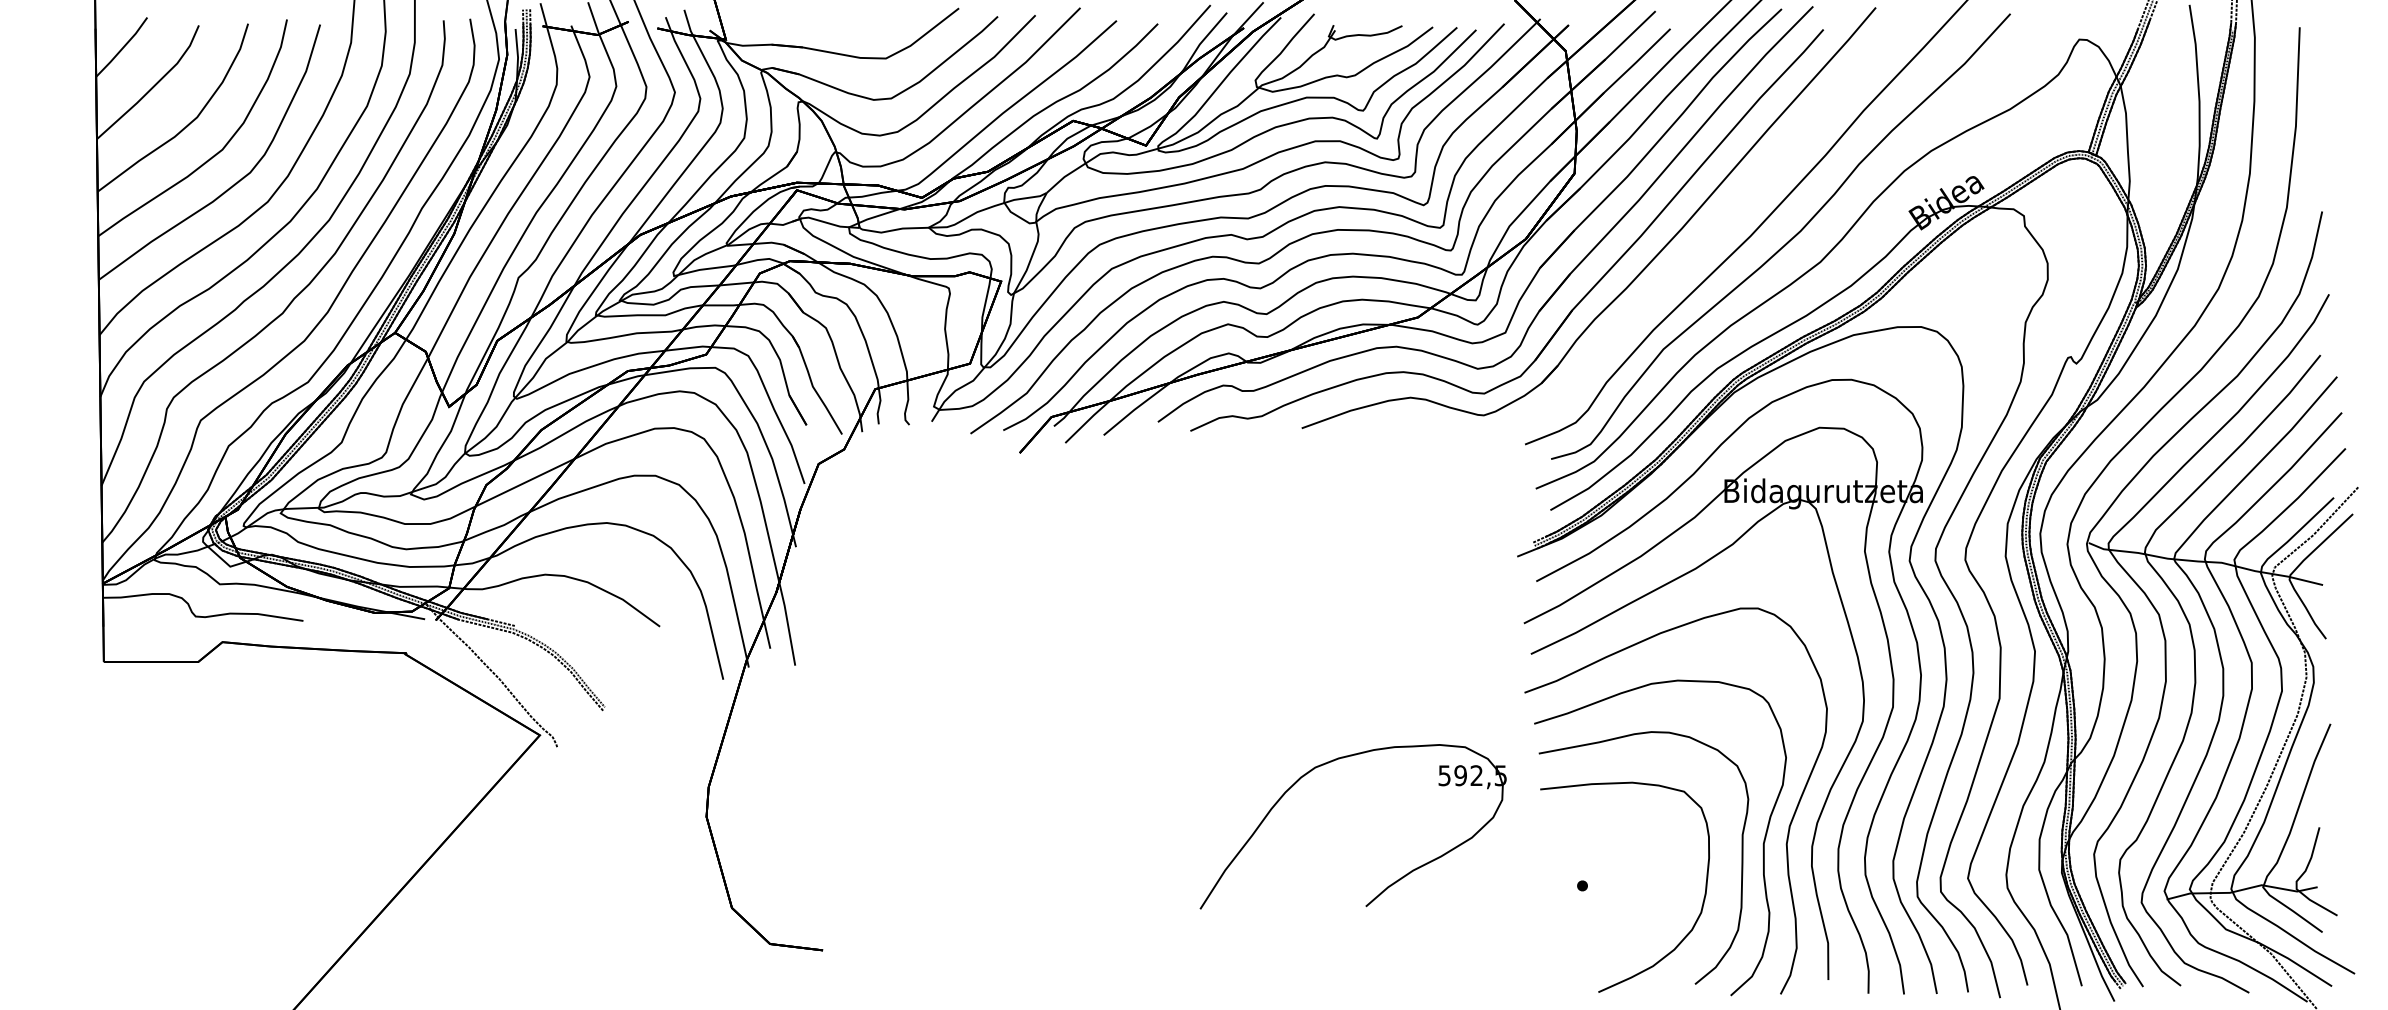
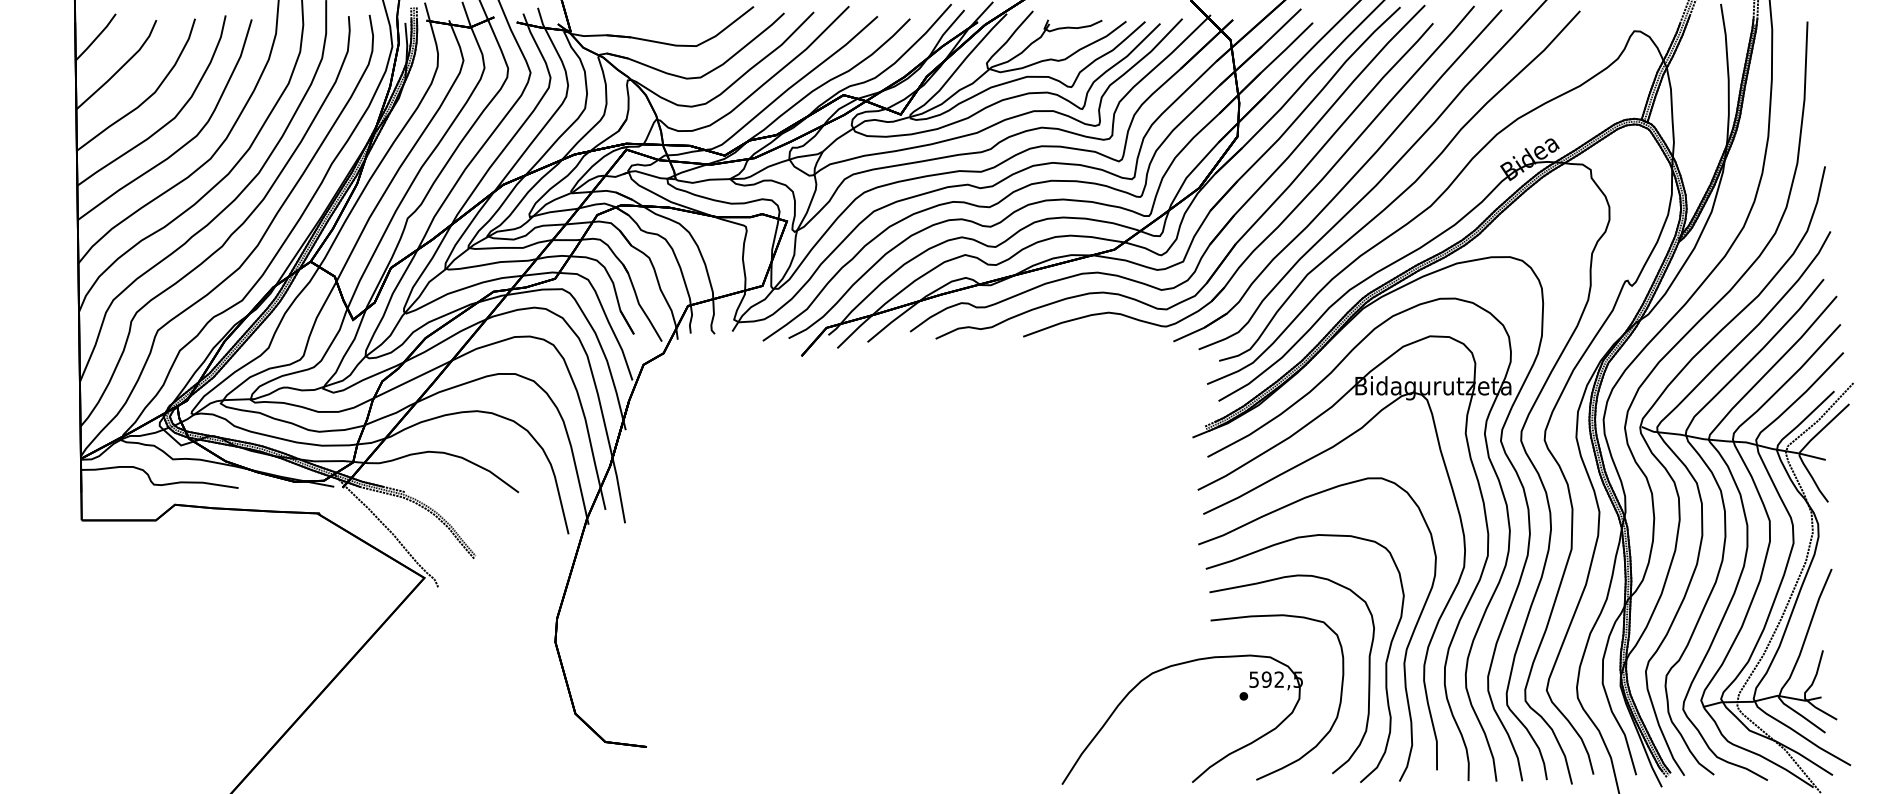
part: (1712, 233) -> (1345, 183), added
part: (1326, 764) -> (1161, 670), moved

